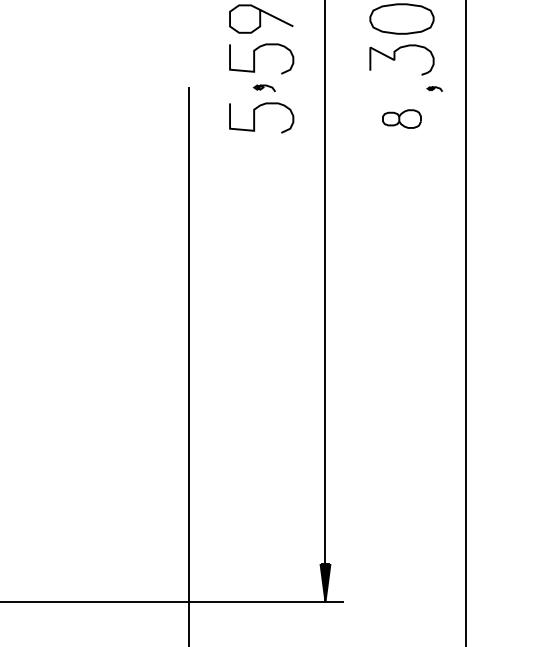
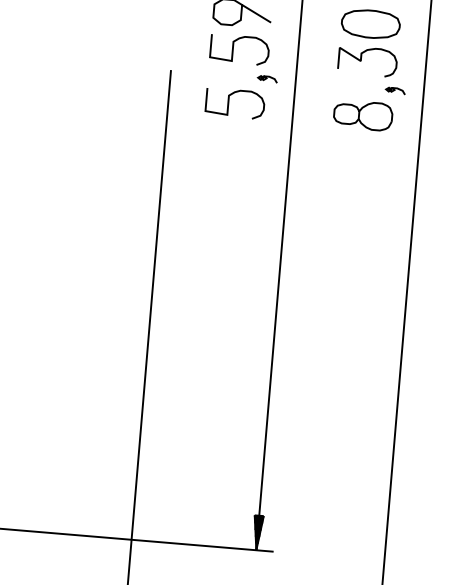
part: (264, 88) -> (267, 79), moved
part: (434, 88) -> (395, 90), size x1.43
part: (401, 118) -> (362, 114), size x1.67

